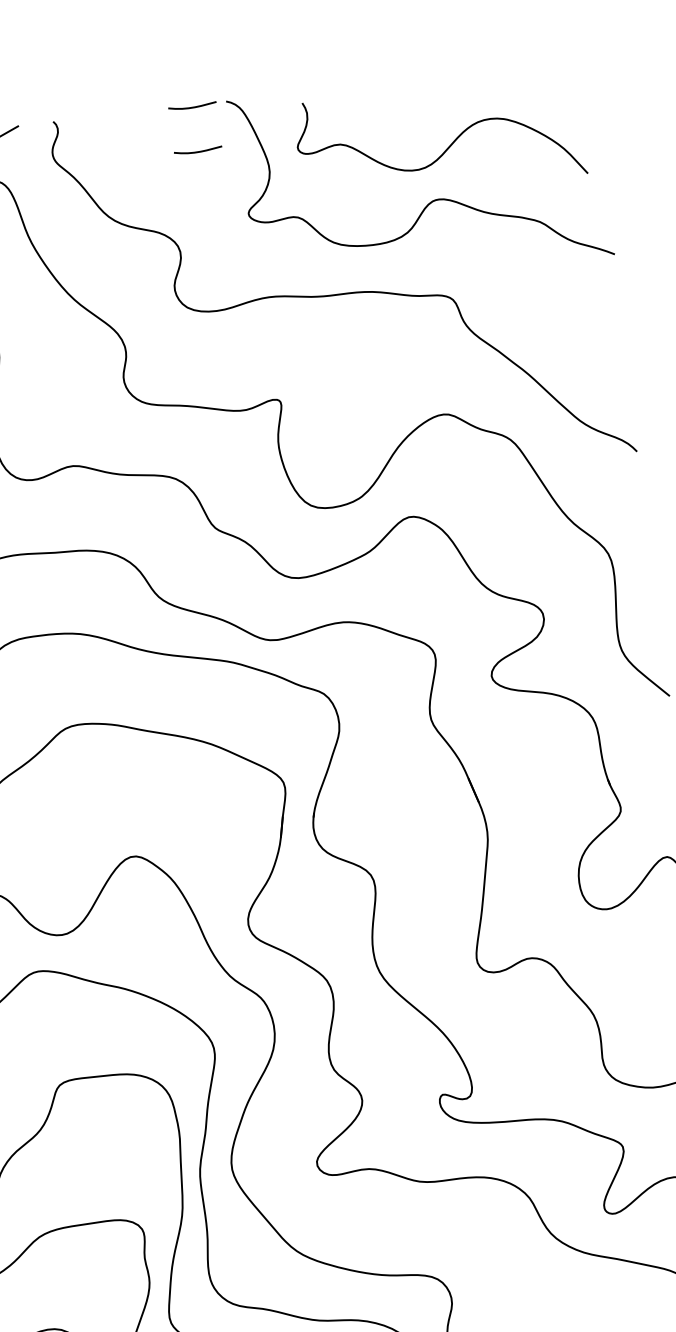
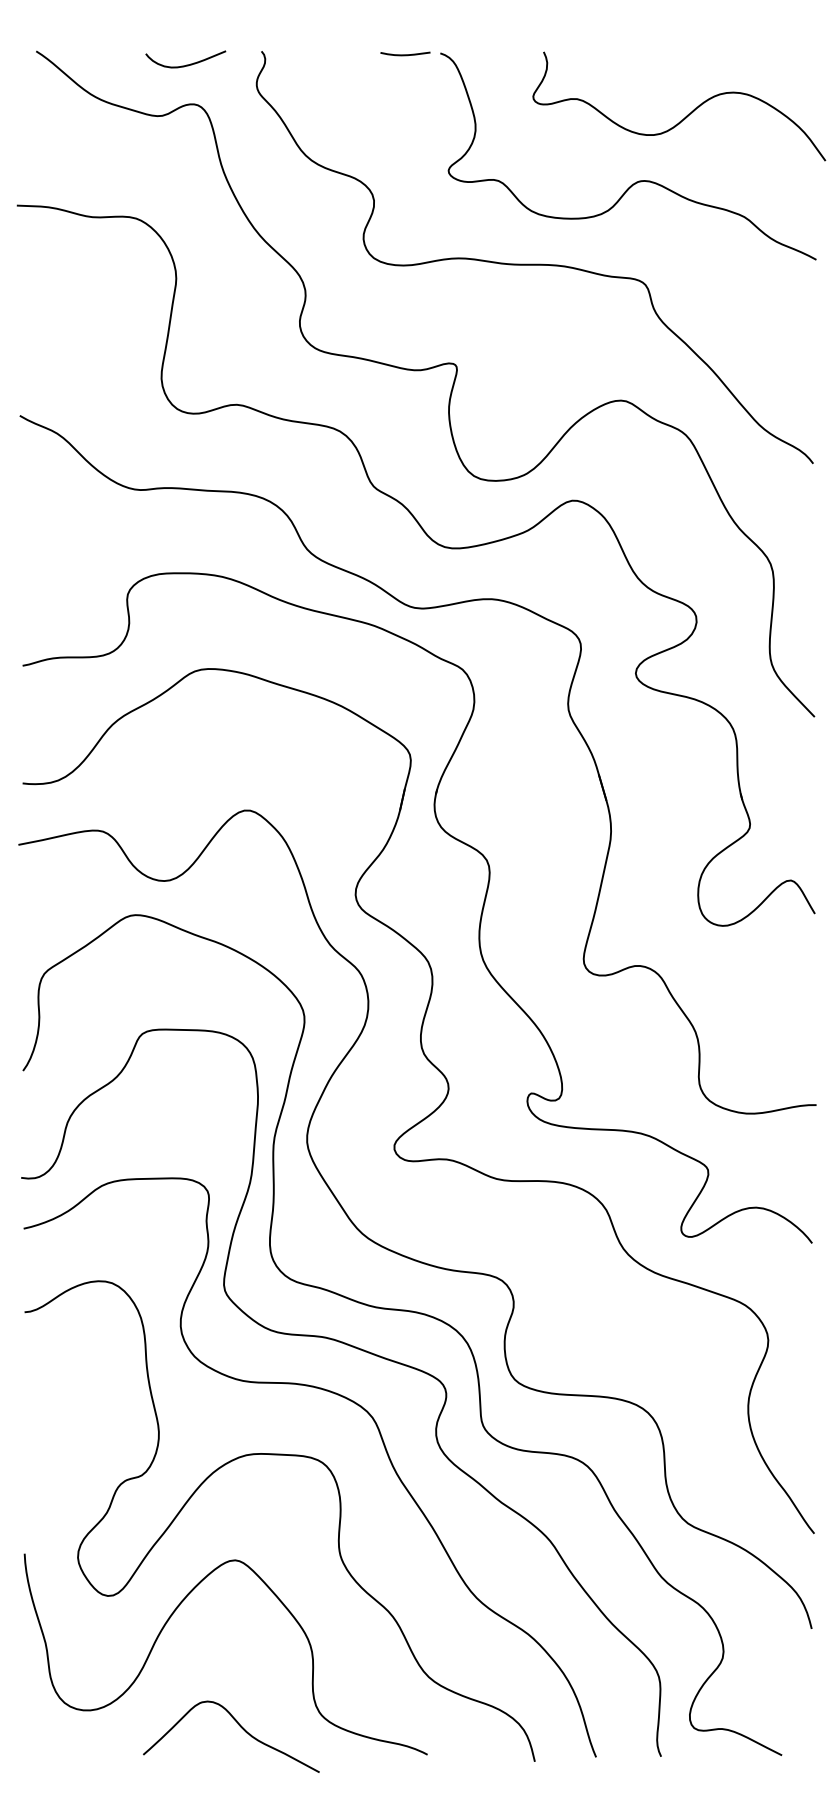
curve: (448, 145) -> (687, 114), moved
curve: (198, 151) -> (405, 100), removed

